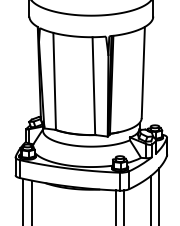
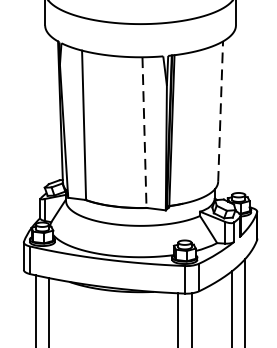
line: (143, 72) -> (220, 111), solid -> dashed
line: (93, 86) -> (143, 133), solid -> dashed

